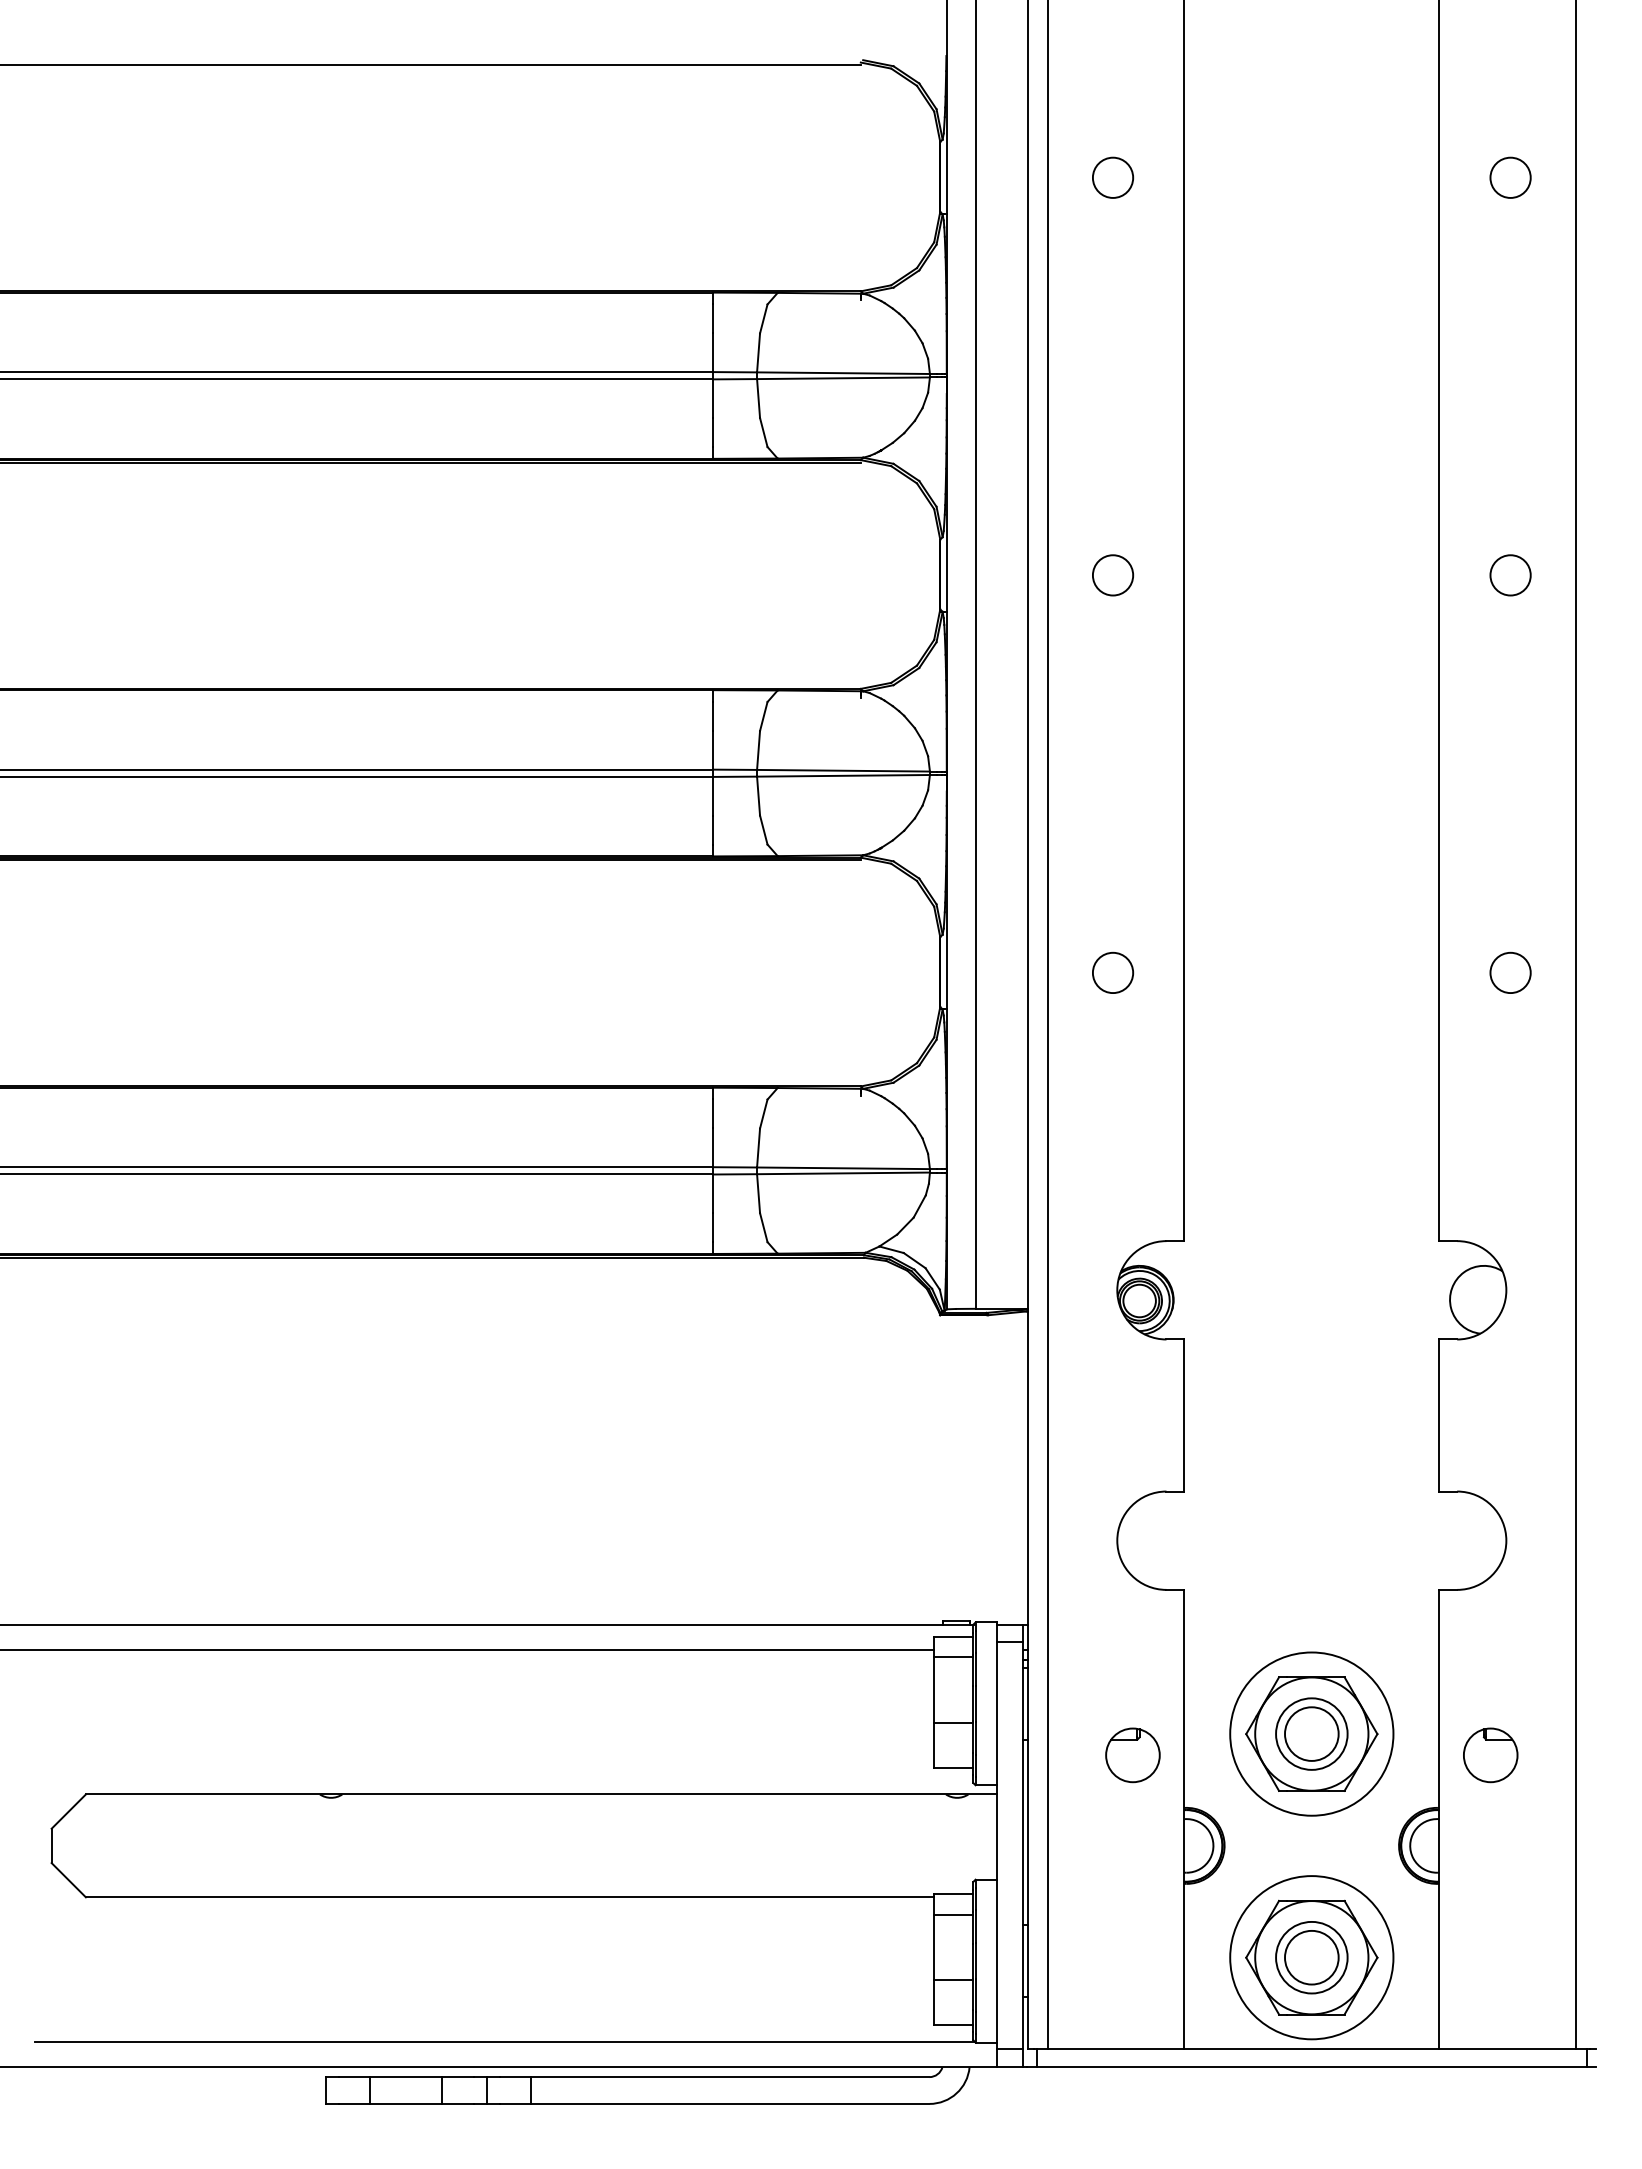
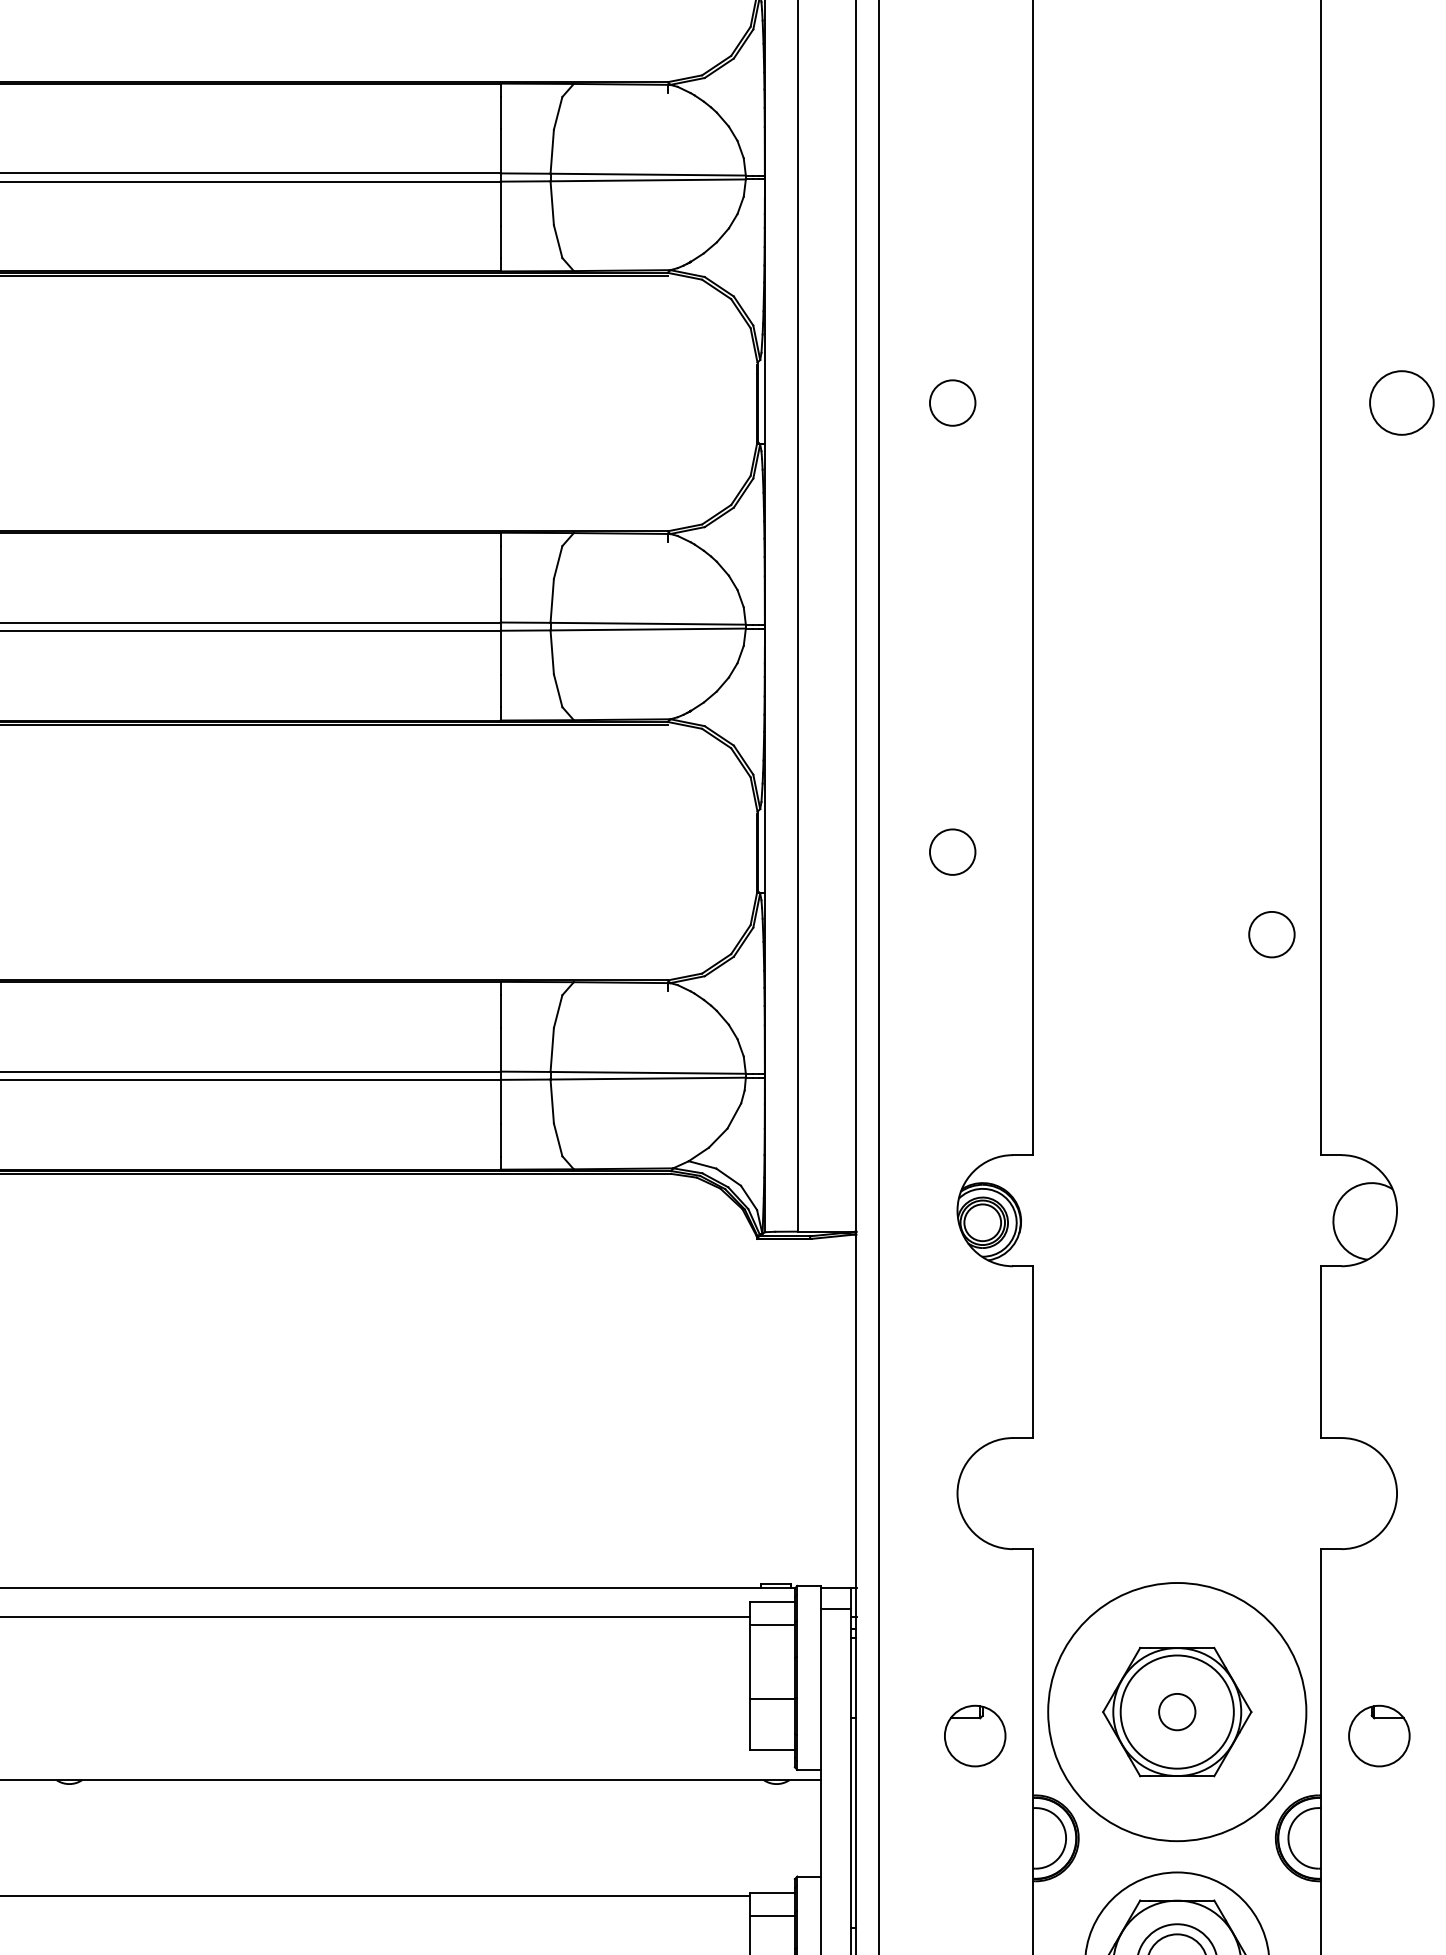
circle: (1510, 575) -> (1401, 403), size x1.4
circle: (1510, 972) -> (1271, 934), moved
circle: (1311, 1733) -> (1176, 1711), size x0.6
circle: (1311, 1733) -> (1176, 1711), size x1.4
circle: (1311, 1733) -> (1176, 1711), size x1.4

